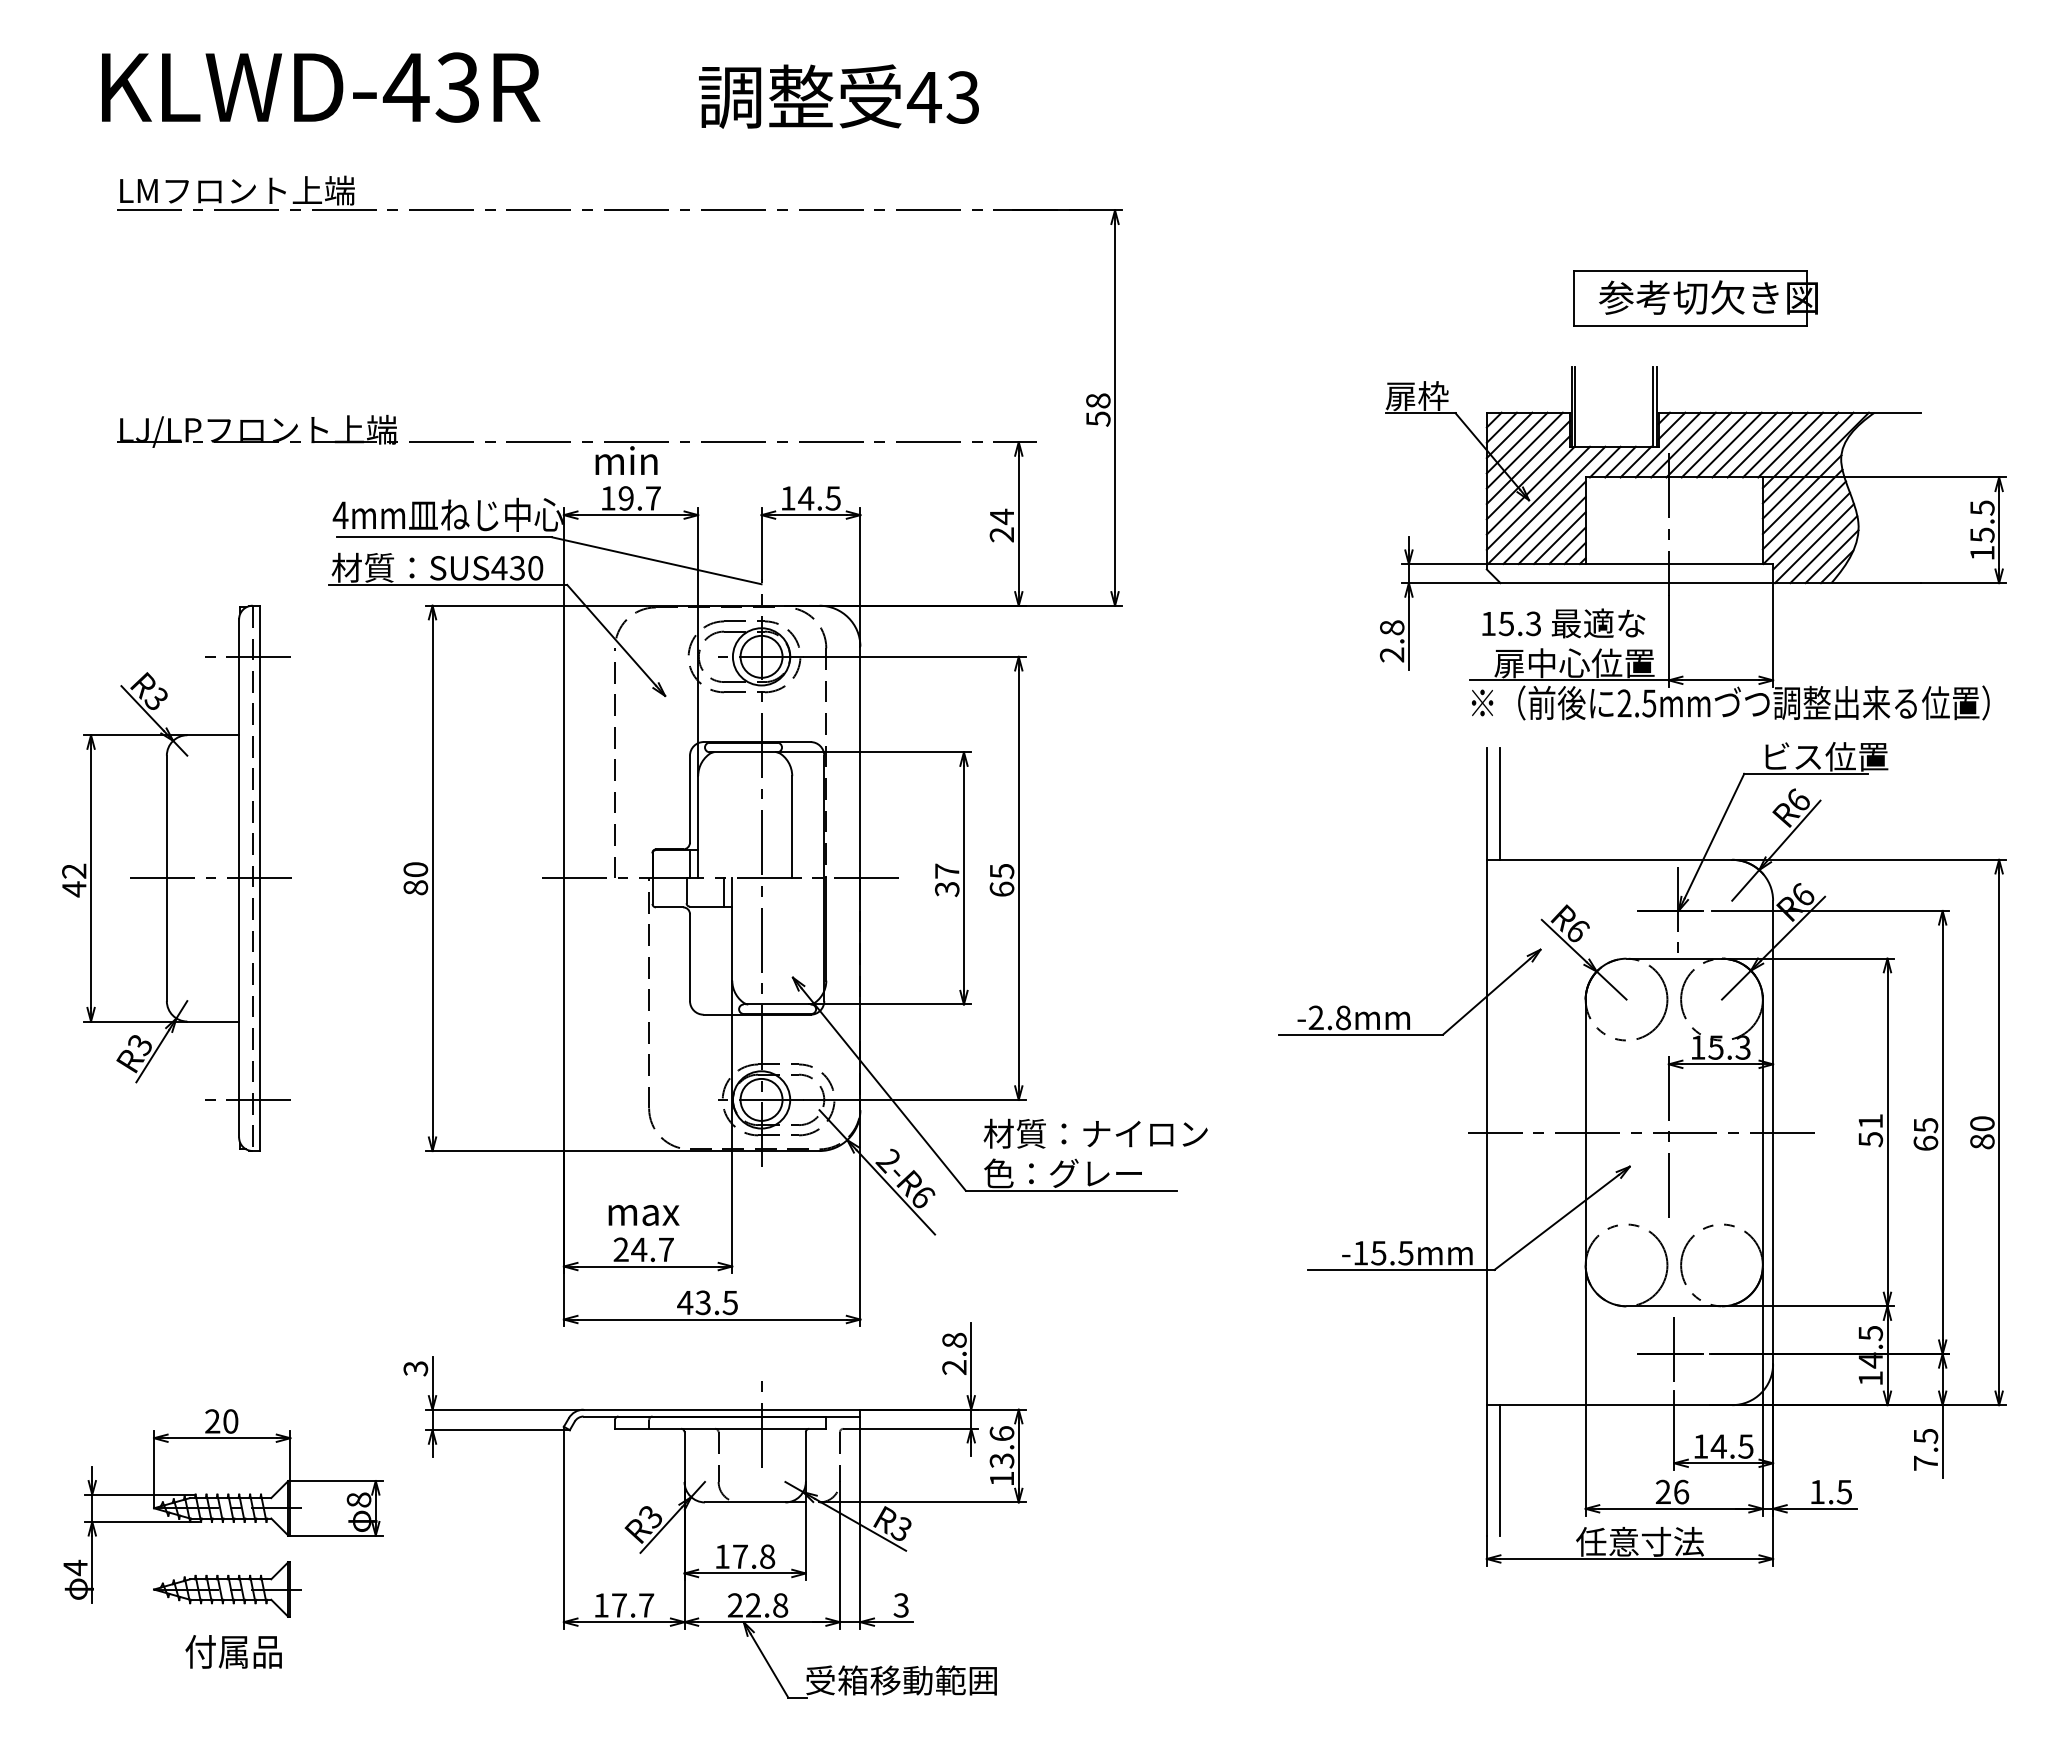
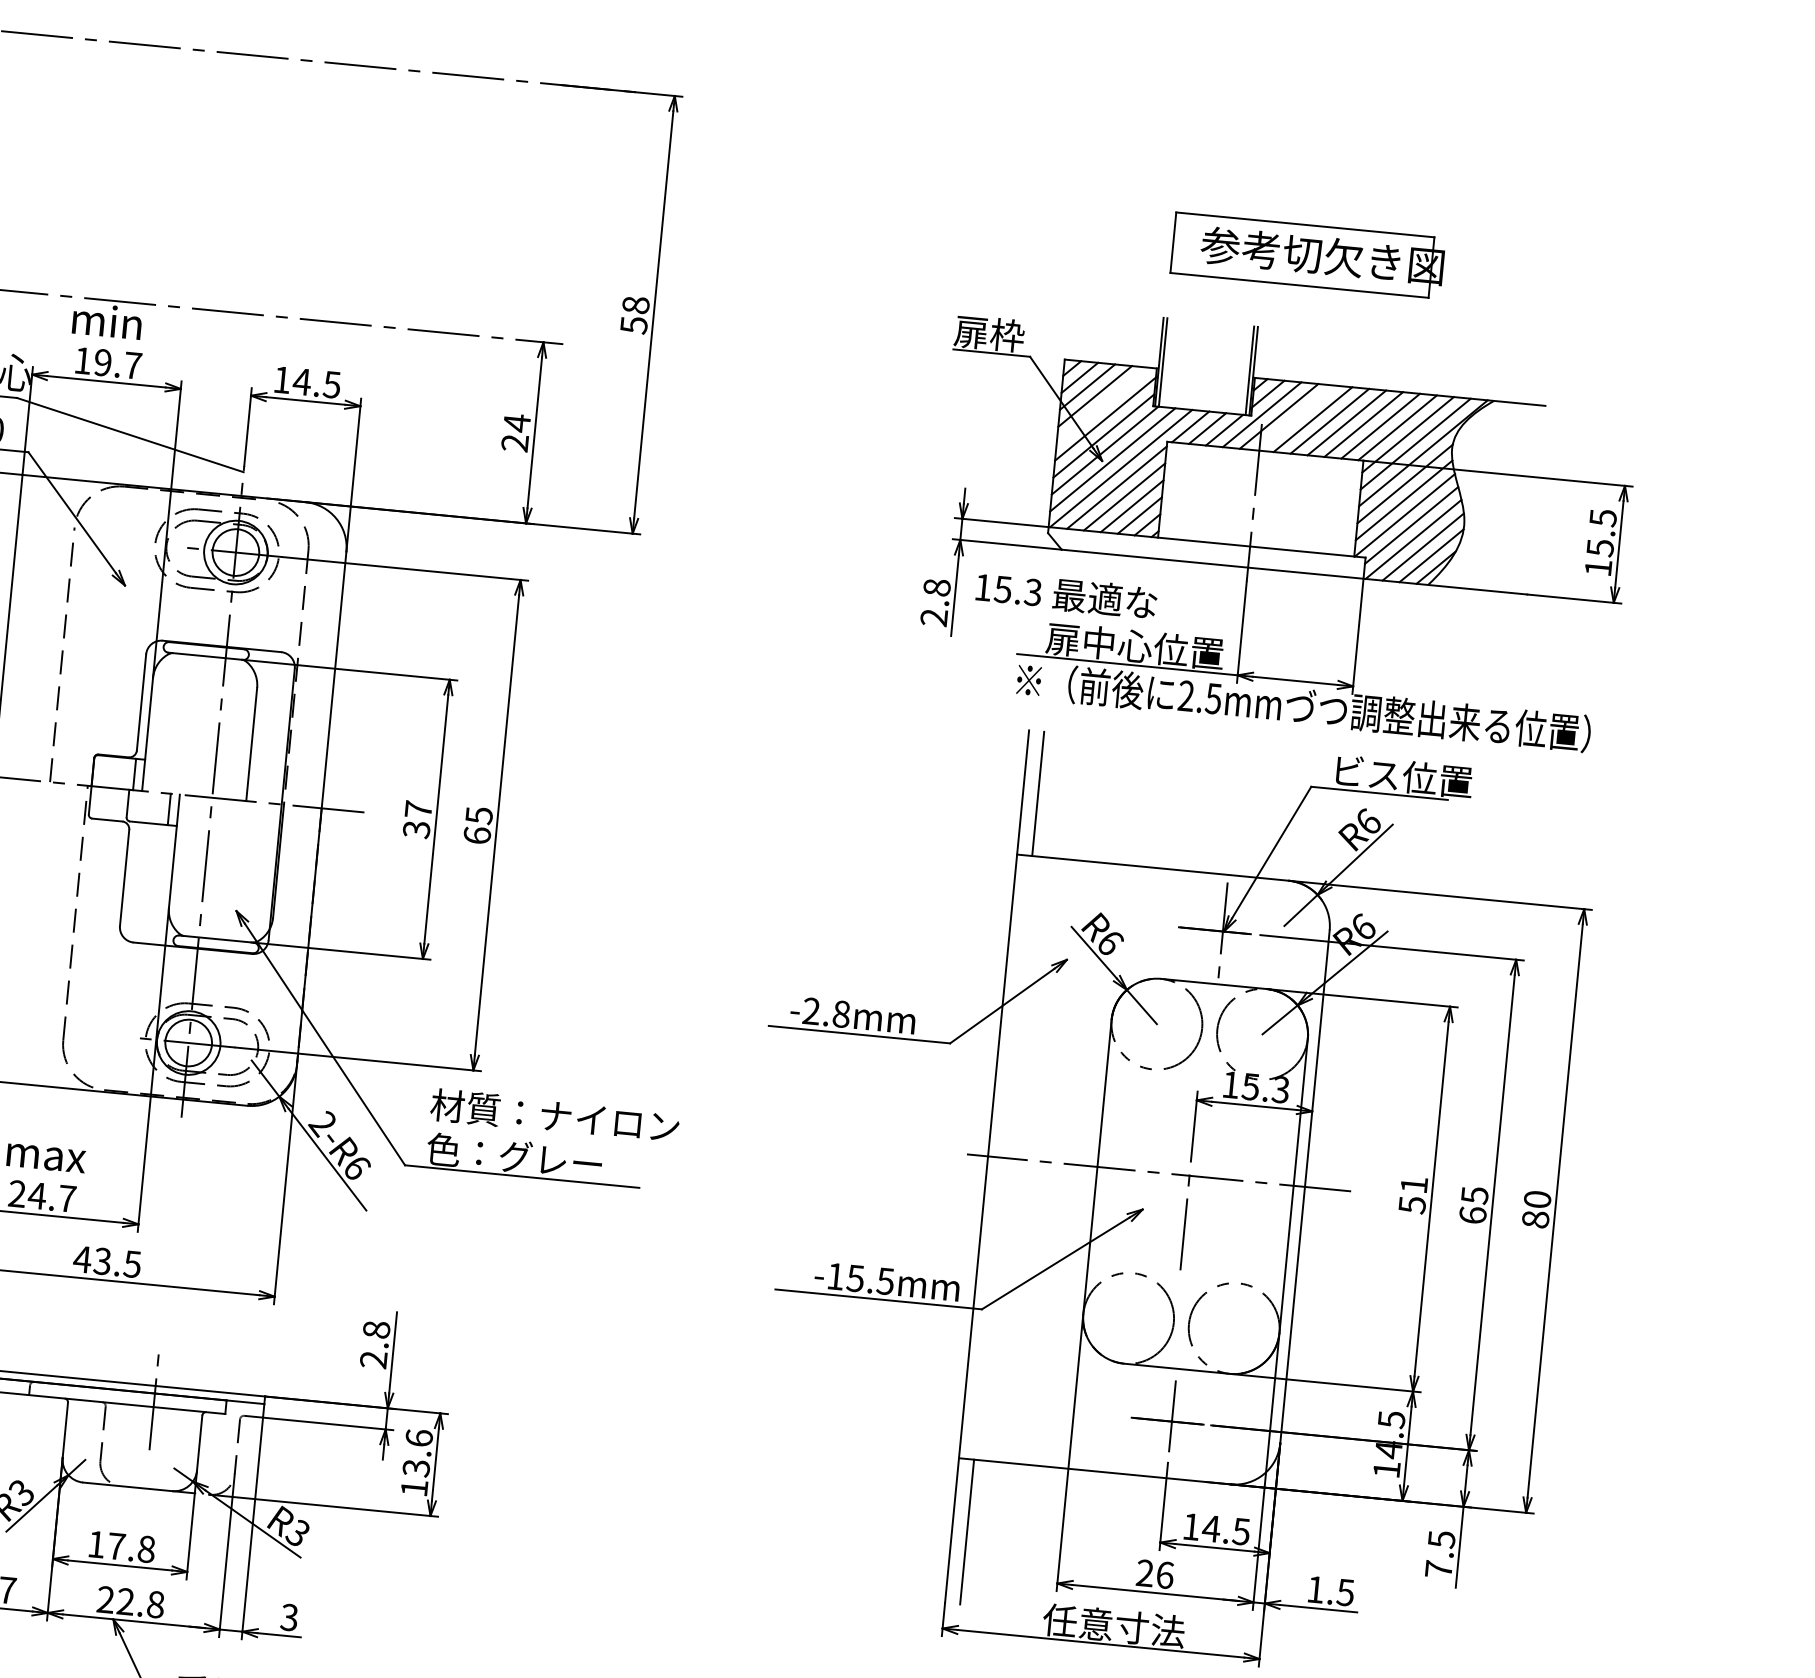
line: (1698, 444) -> (1295, 417), removed
line: (1524, 450) -> (1102, 405), removed
text: (1563, 623) -> (1066, 595), moved

